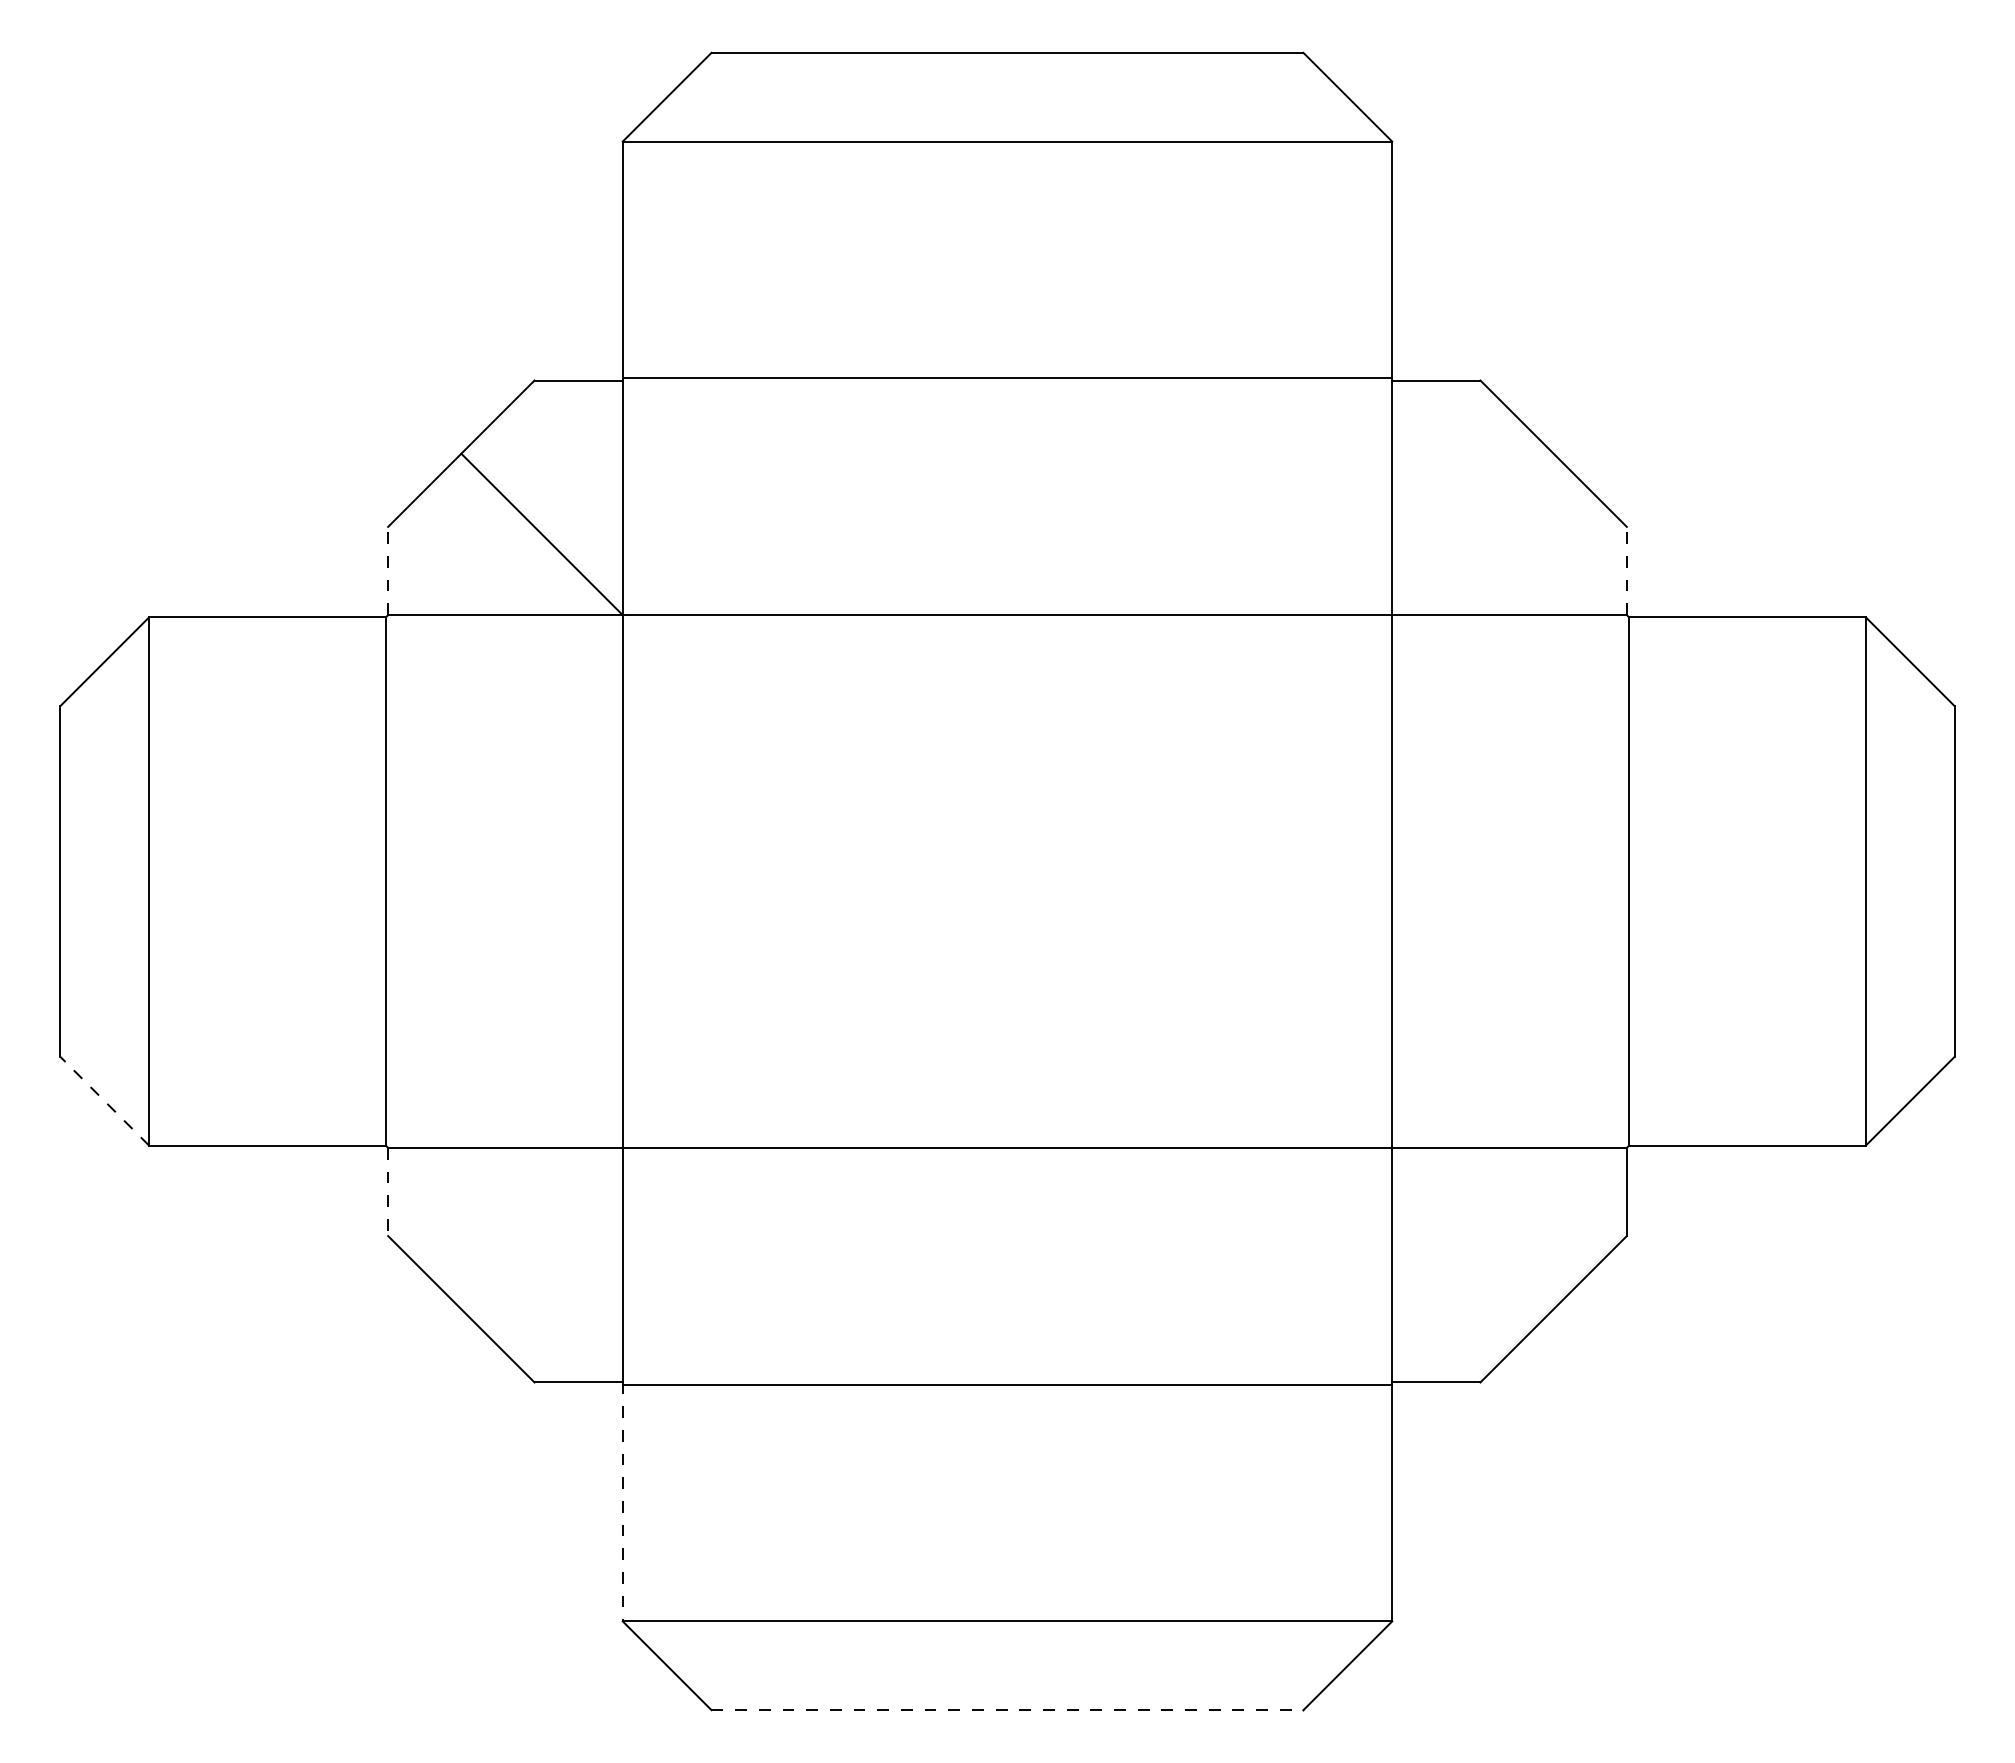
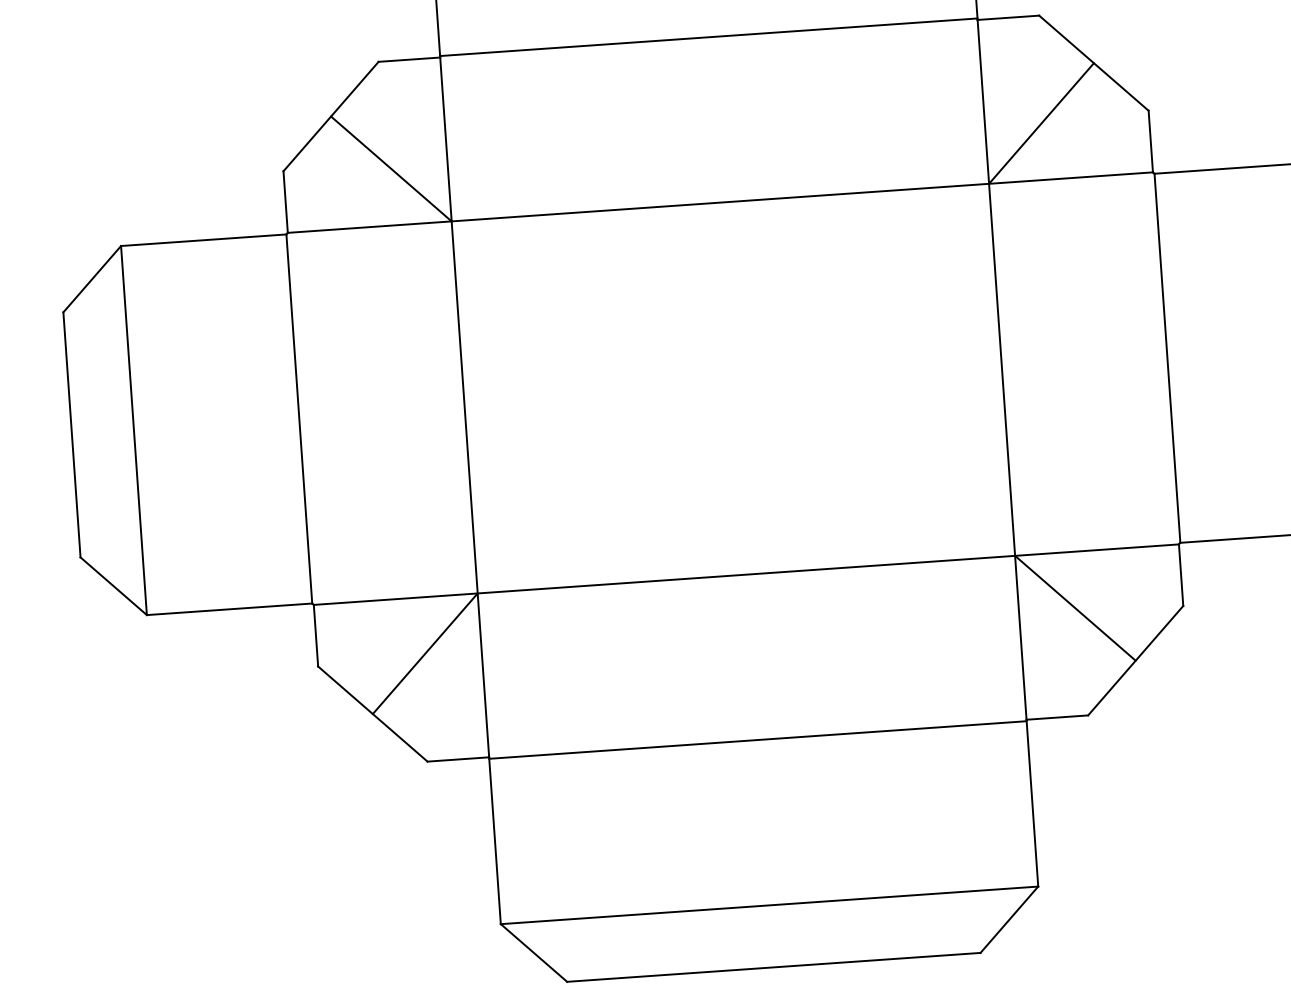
line: (1472, 534) -> (1041, 123), added
line: (388, 570) -> (285, 201), dashed -> solid
line: (1626, 570) -> (1150, 141), dashed -> solid
line: (104, 1101) -> (113, 586), dashed -> solid
line: (388, 1192) -> (316, 636), dashed -> solid
line: (541, 1228) -> (424, 653), added
line: (1472, 1228) -> (1075, 608), added
line: (622, 1502) -> (494, 841), dashed -> solid
line: (1007, 1710) -> (773, 967), dashed -> solid

